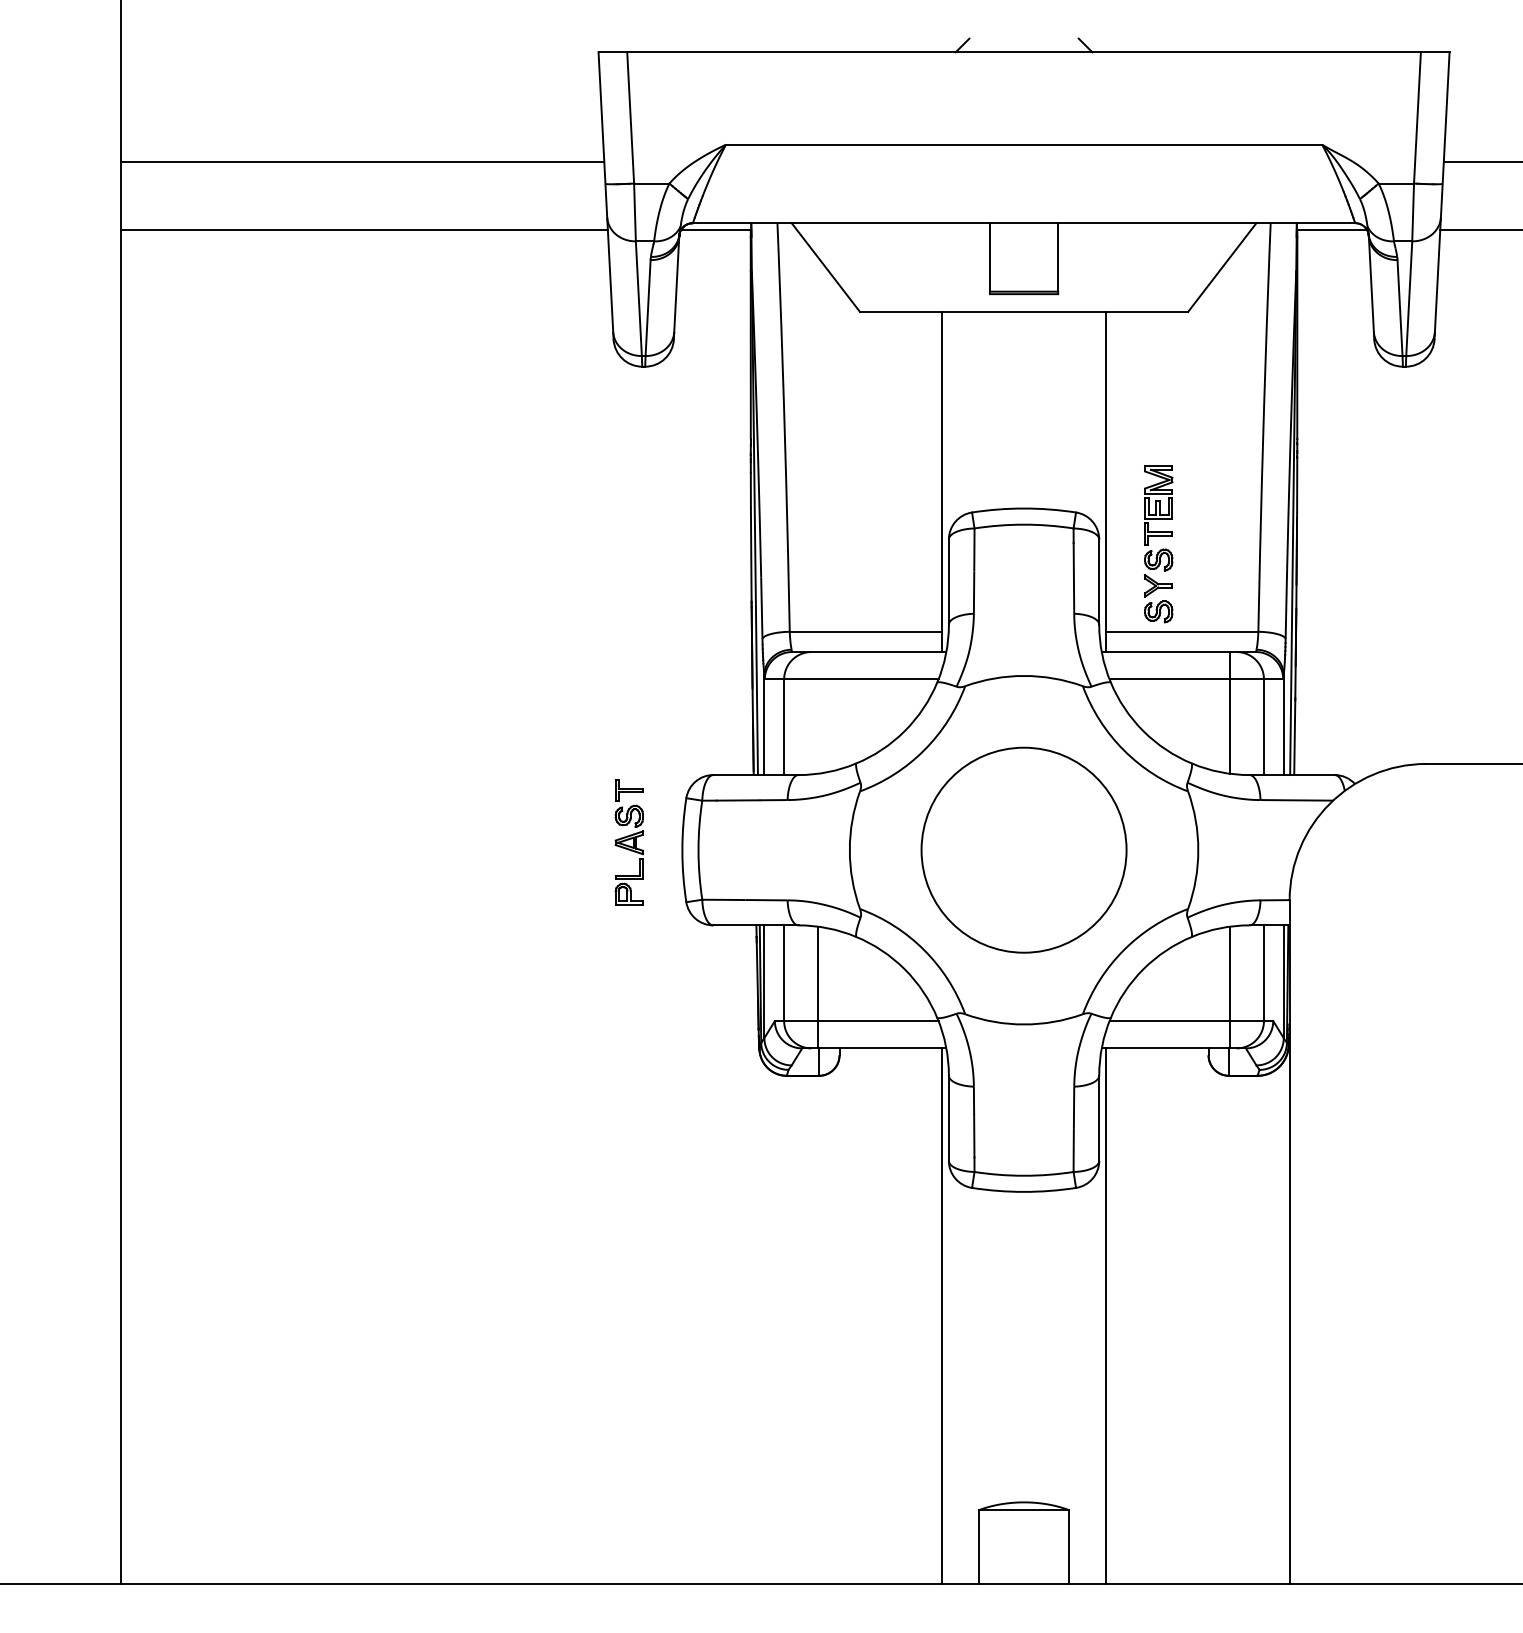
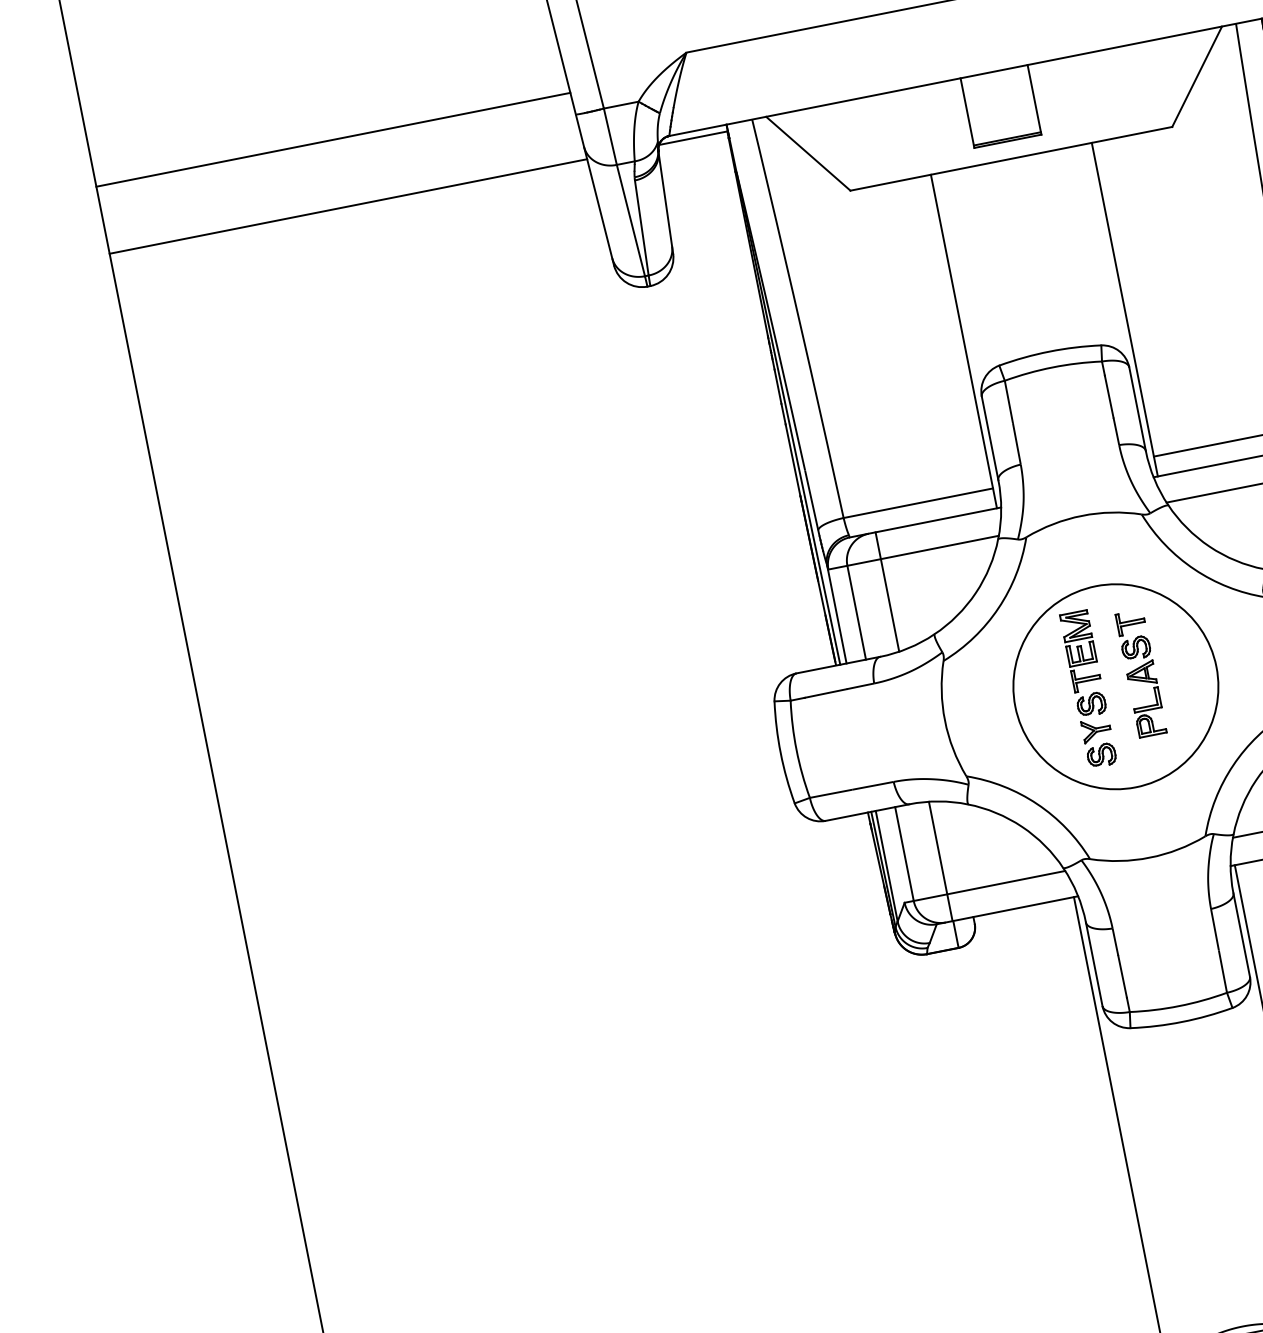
part: (1158, 544) -> (1088, 689), moved
line: (818, 712) -> (887, 591), added
part: (629, 842) -> (1141, 673), moved

